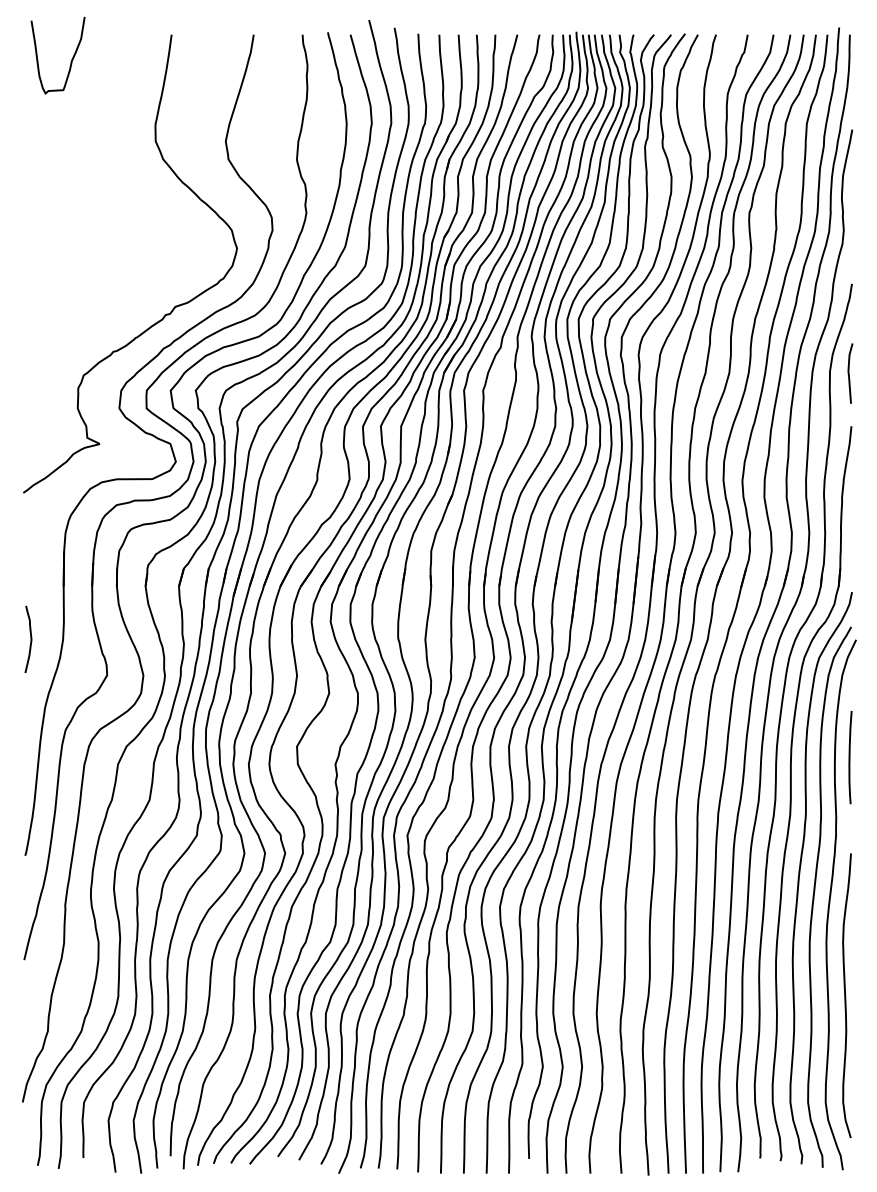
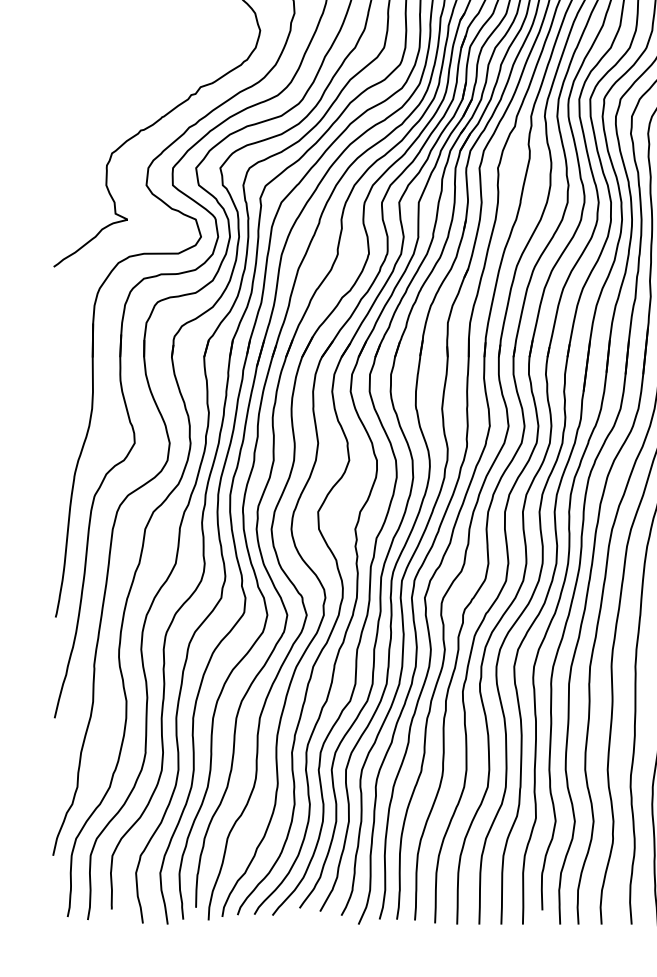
curve: (30, 638) -> (60, 407), removed

